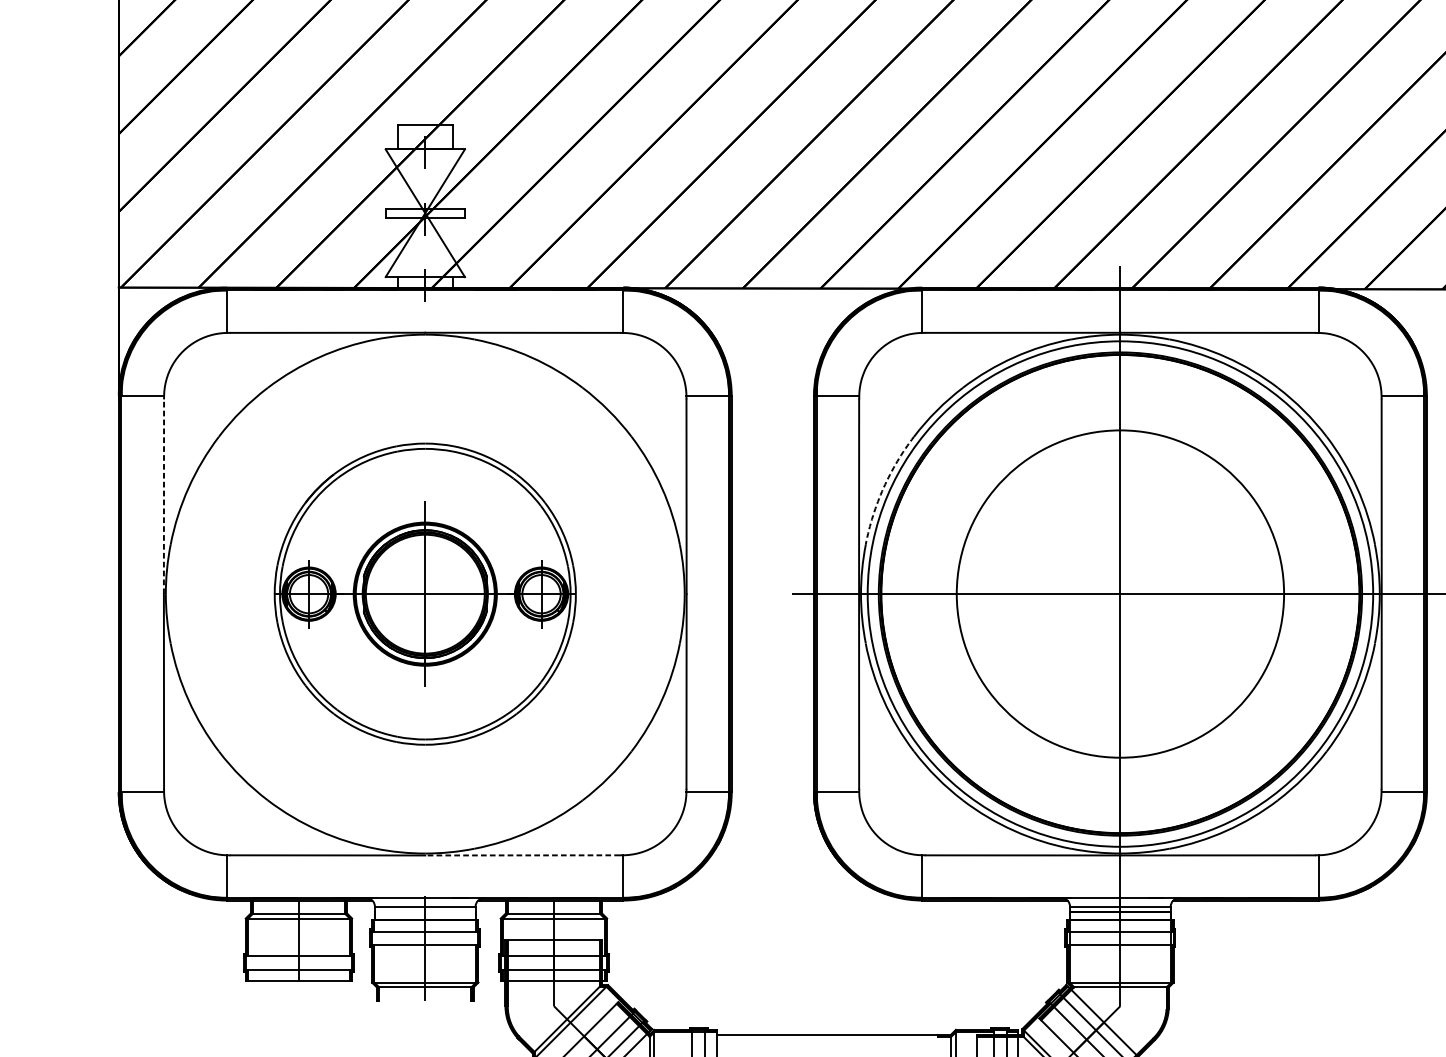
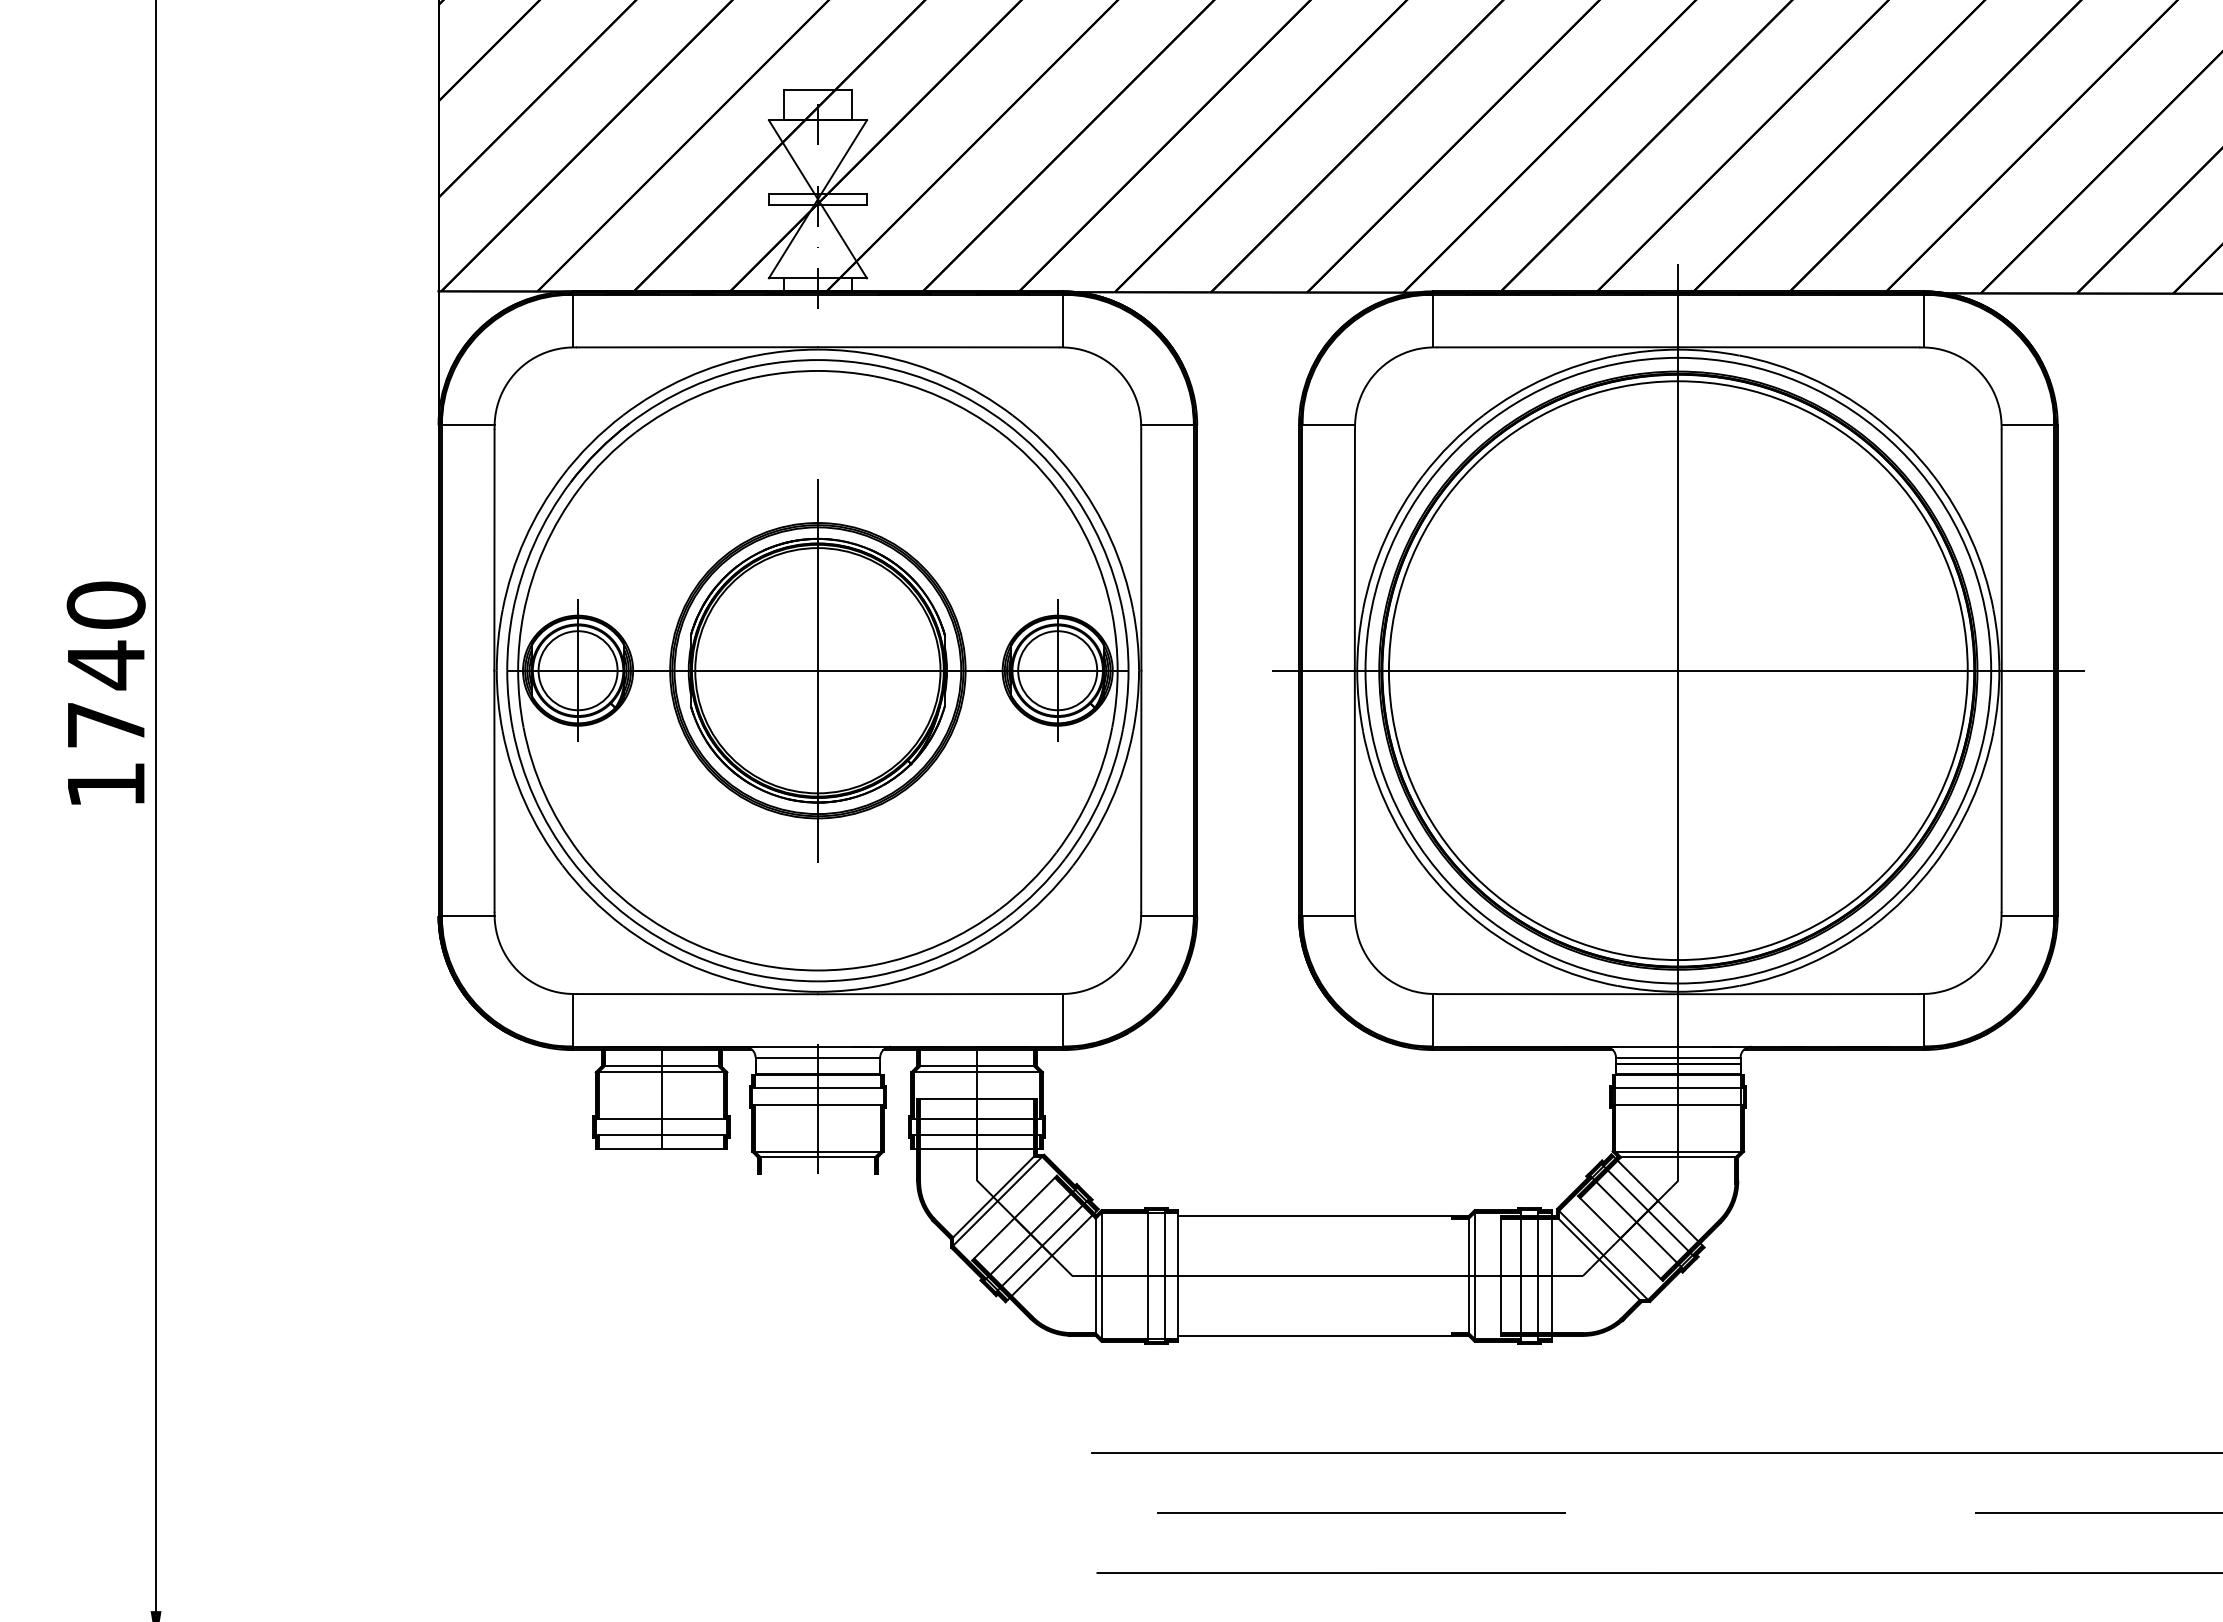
arc: (883, 488) -> (1385, 539), dashed -> solid
line: (164, 496) -> (494, 549), dashed -> solid
part: (424, 593) -> (817, 670), size x1.67
circle: (1119, 593) -> (1677, 670), size x1.43
line: (521, 855) -> (937, 994), dashed -> solid

